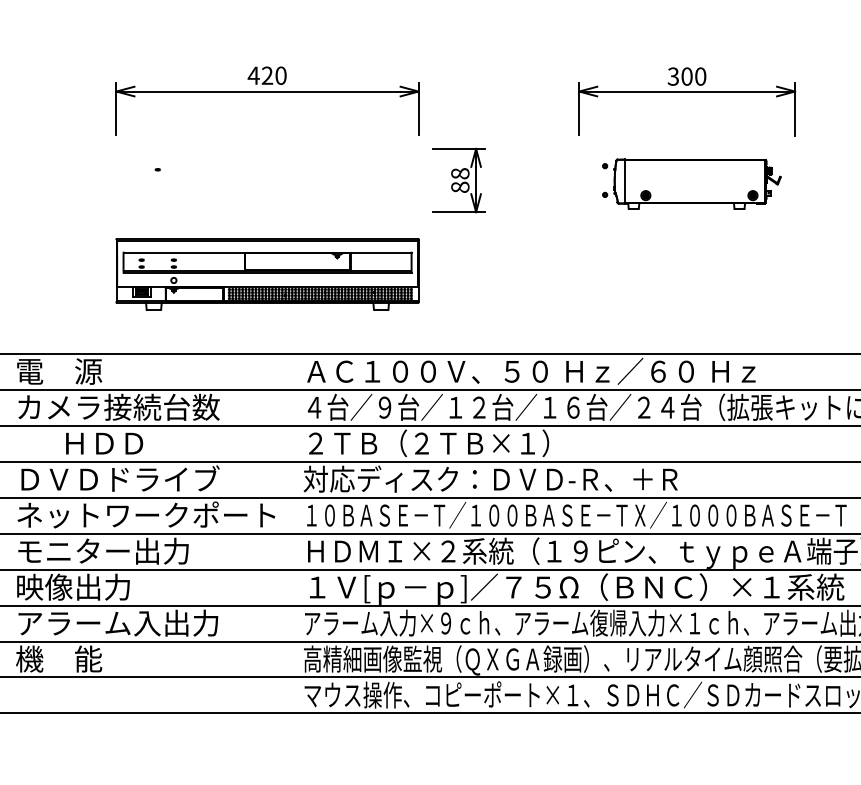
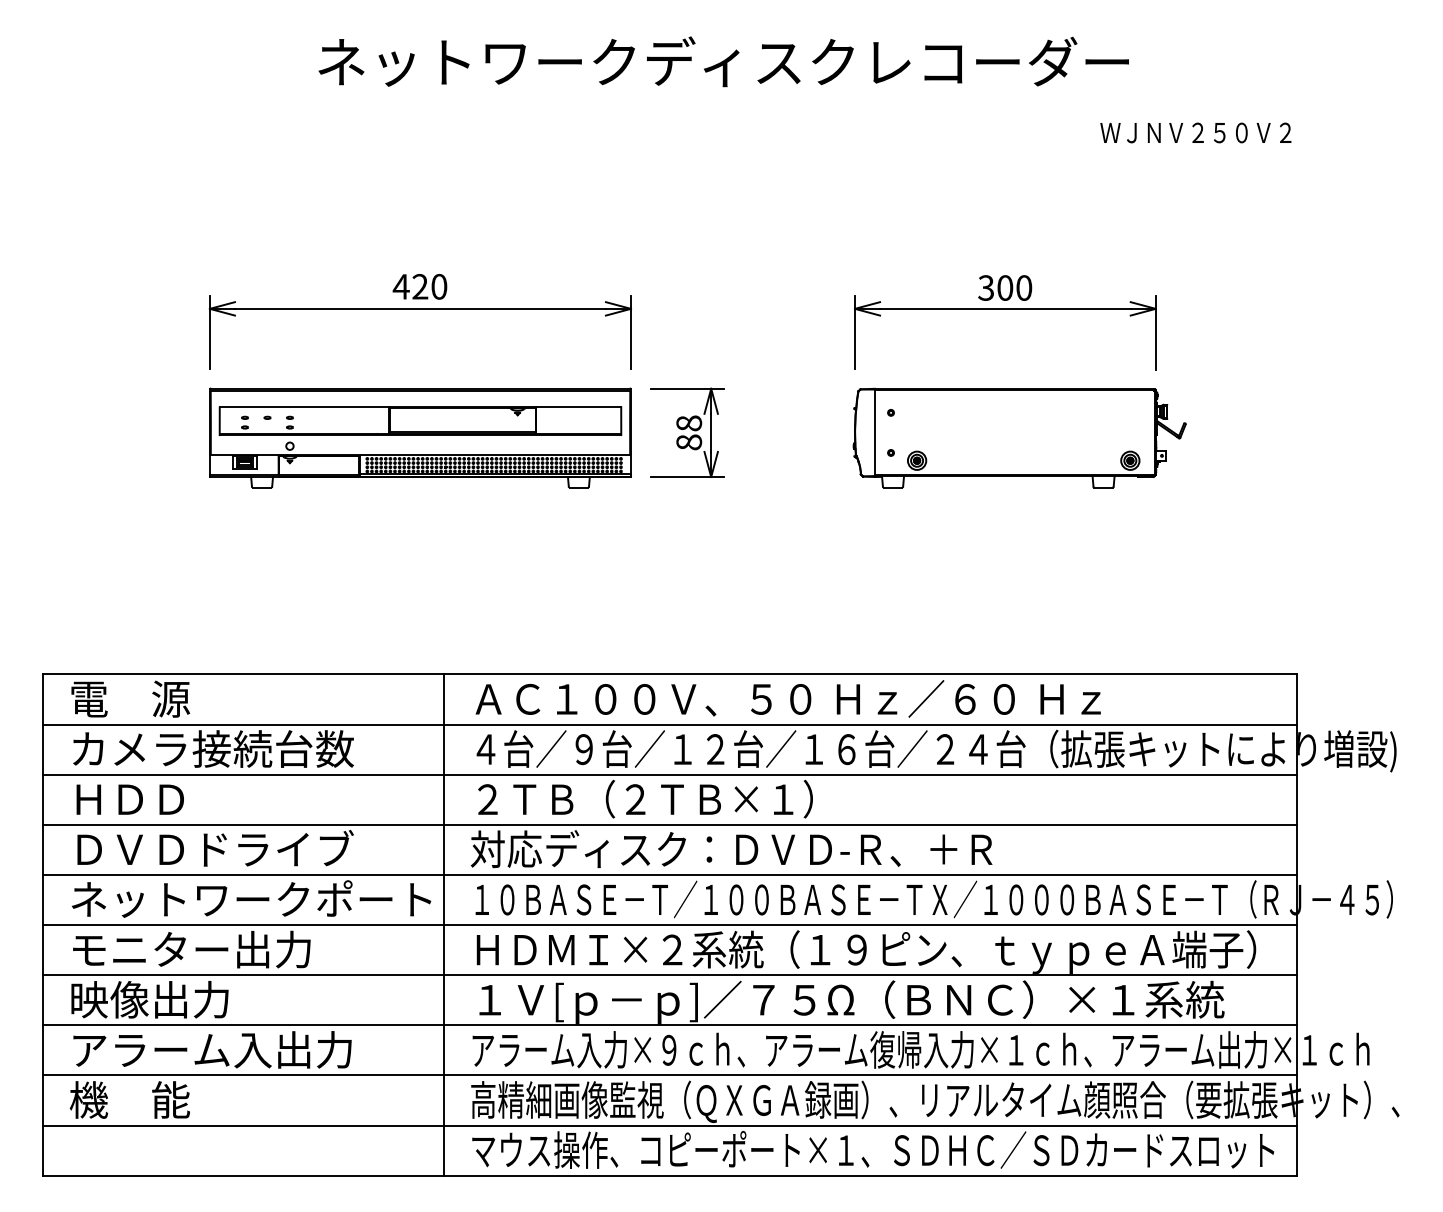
part: (697, 183) -> (1019, 437), size x1.43
part: (267, 274) -> (420, 437), moved
text: (103, 443) -> (129, 799), moved
line: (284, 533) -> (444, 924), added

